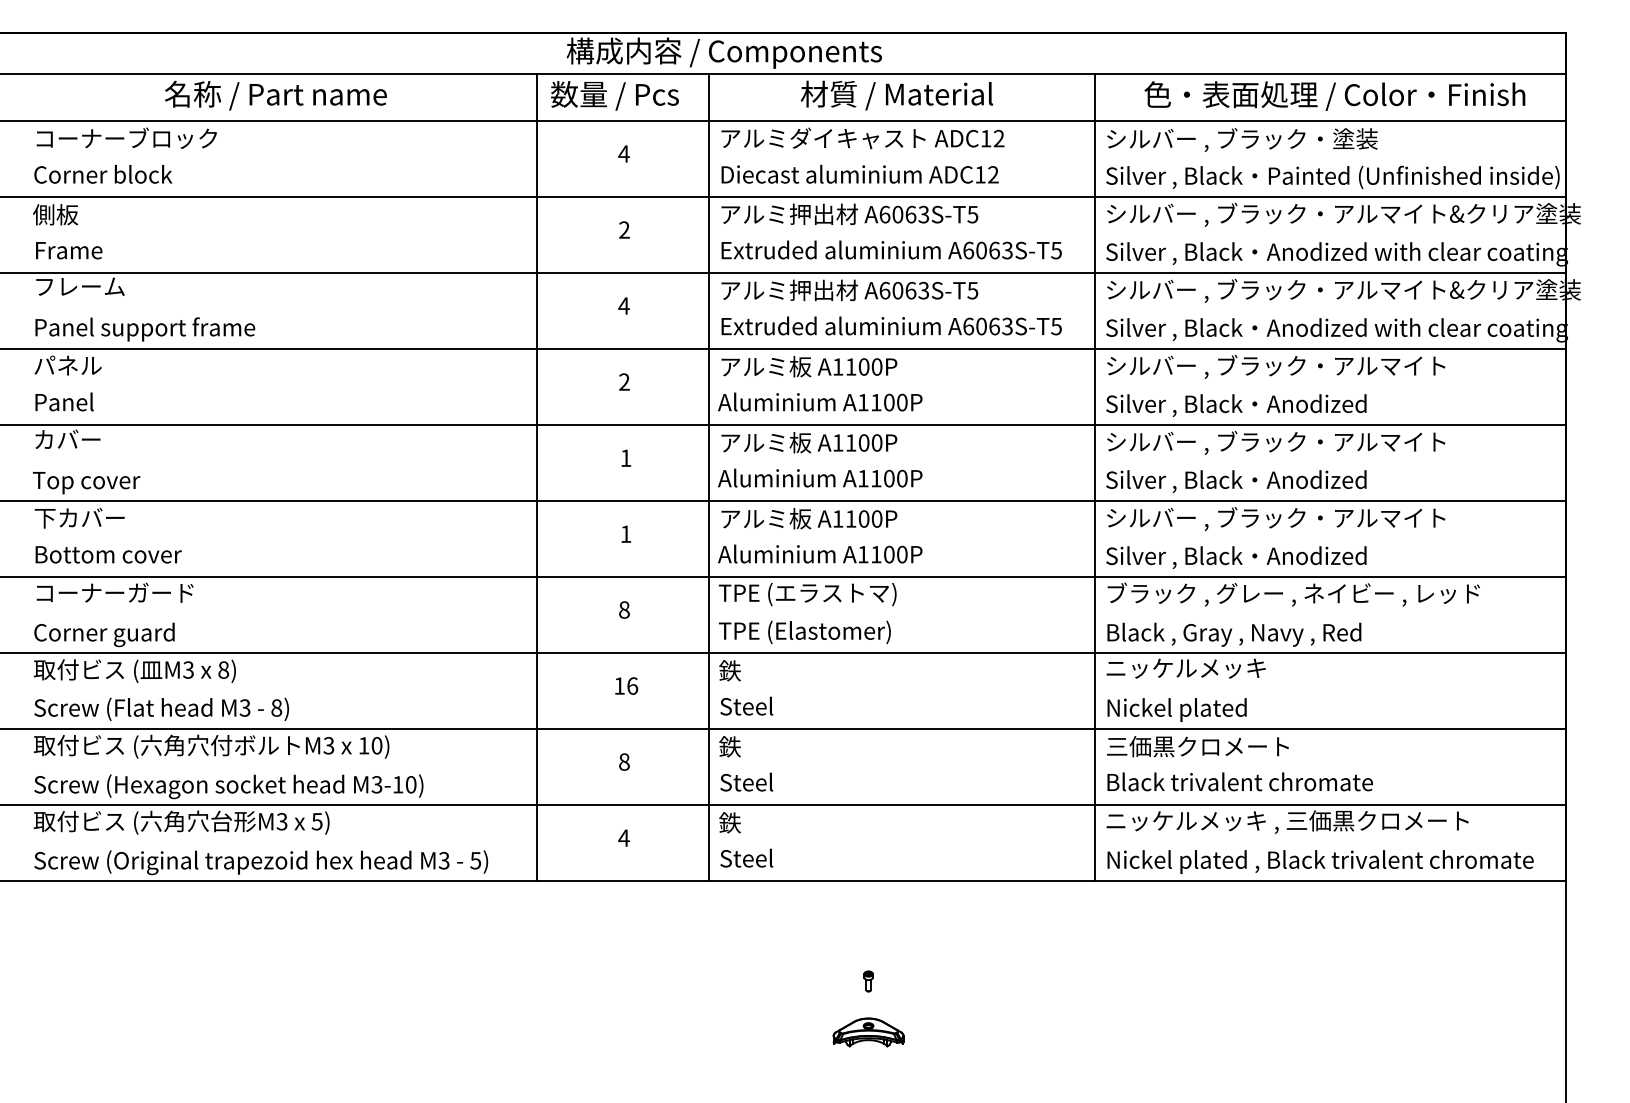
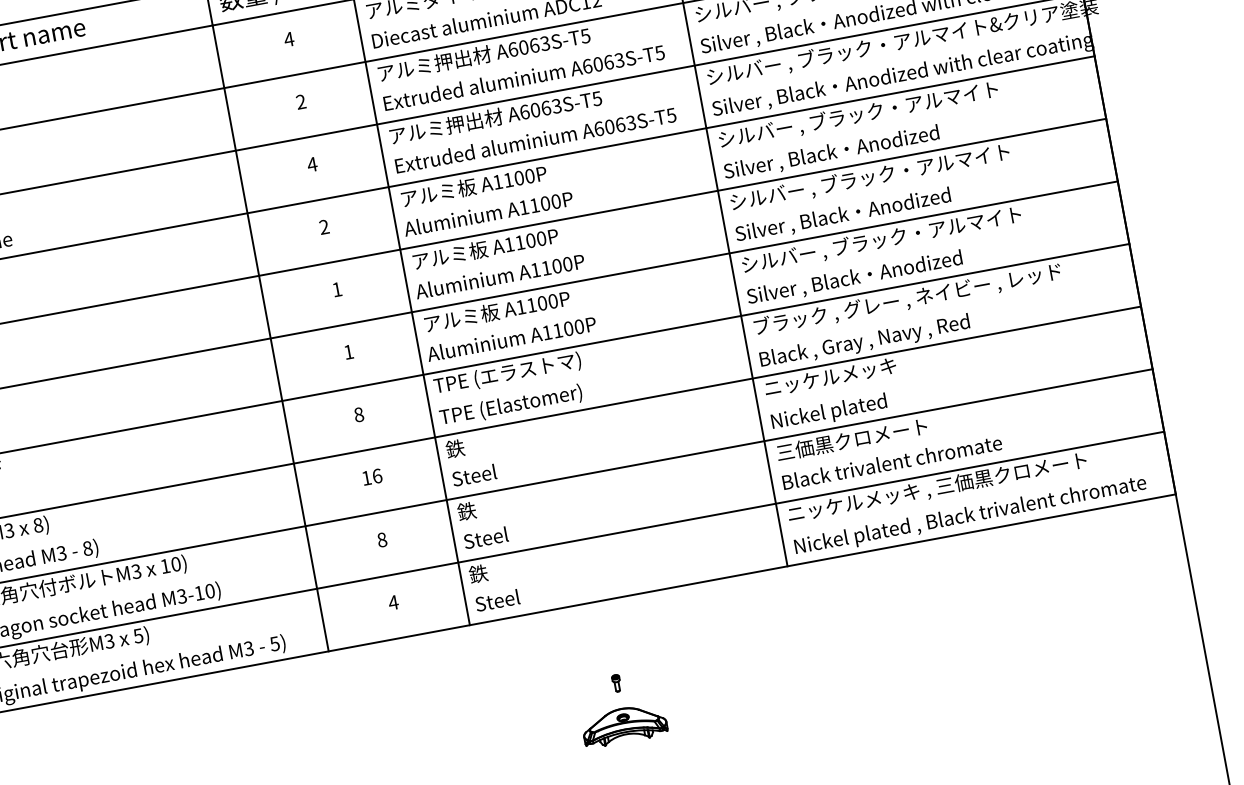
part: (868, 1032) -> (624, 725), size x1.43

